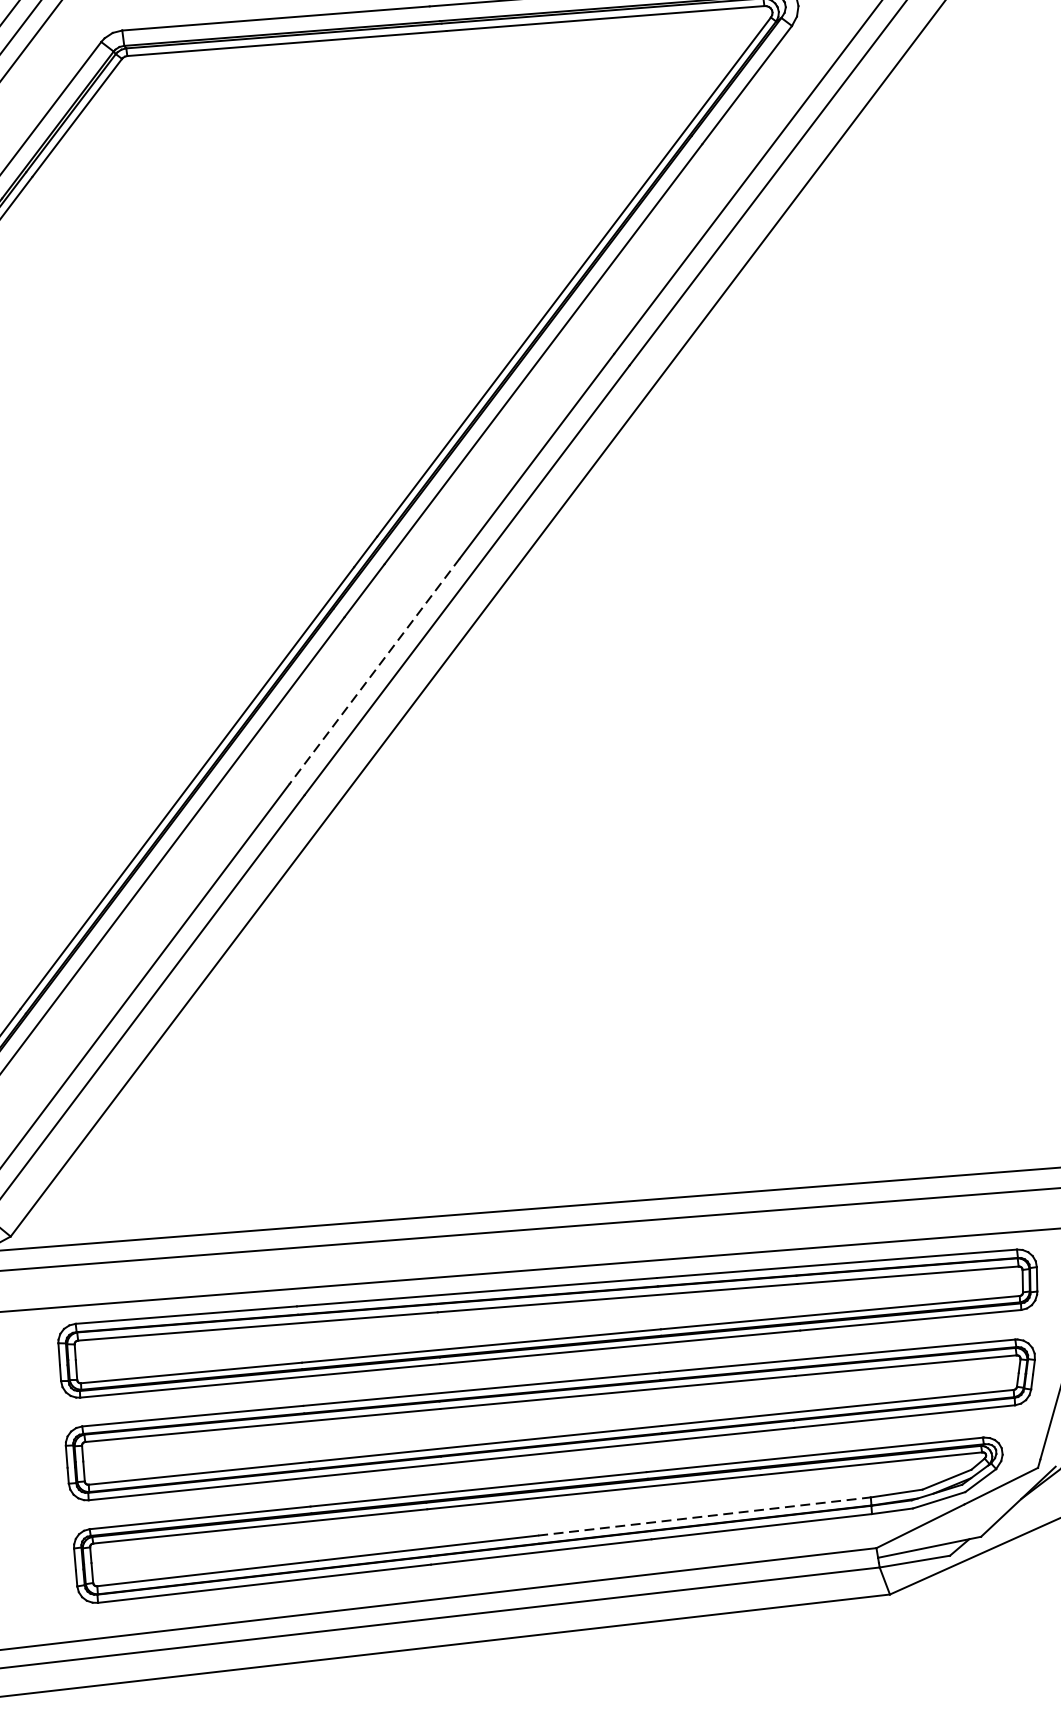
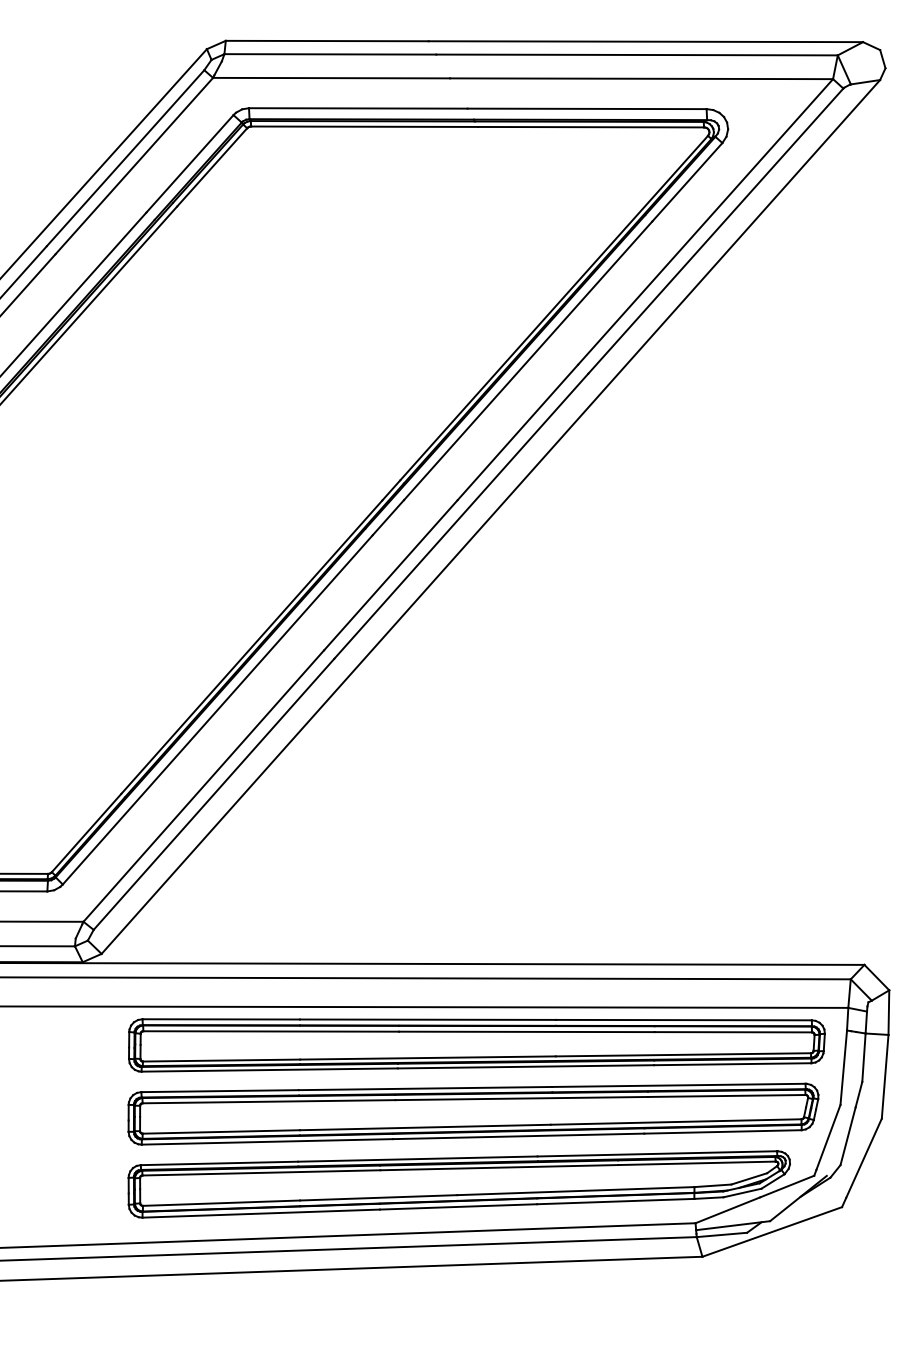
line: (374, 671) -> (390, 575), dashed -> solid
line: (704, 1517) -> (575, 1191), dashed -> solid

